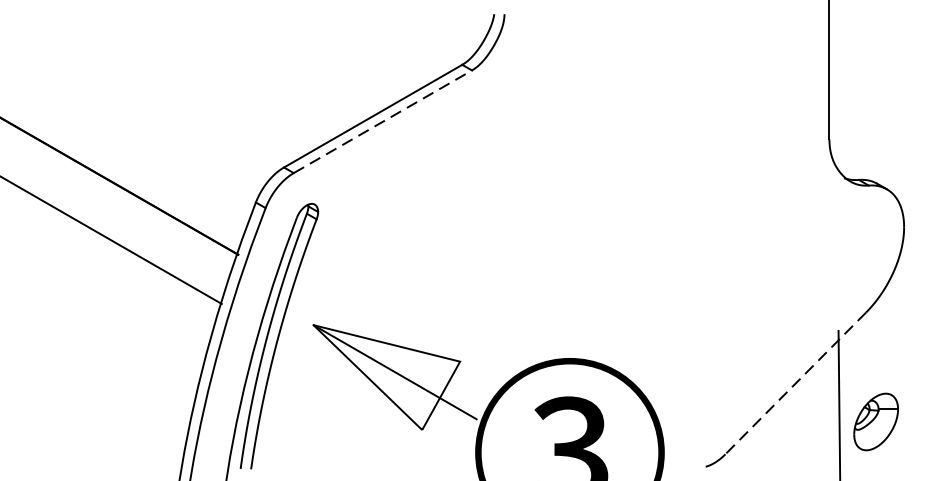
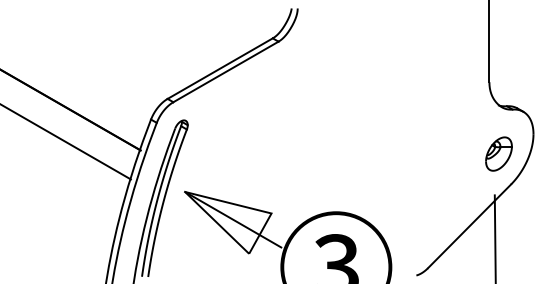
line: (382, 121) -> (225, 71), dashed -> solid
line: (795, 383) -> (469, 226), dashed -> solid
part: (875, 421) -> (498, 153), moved

